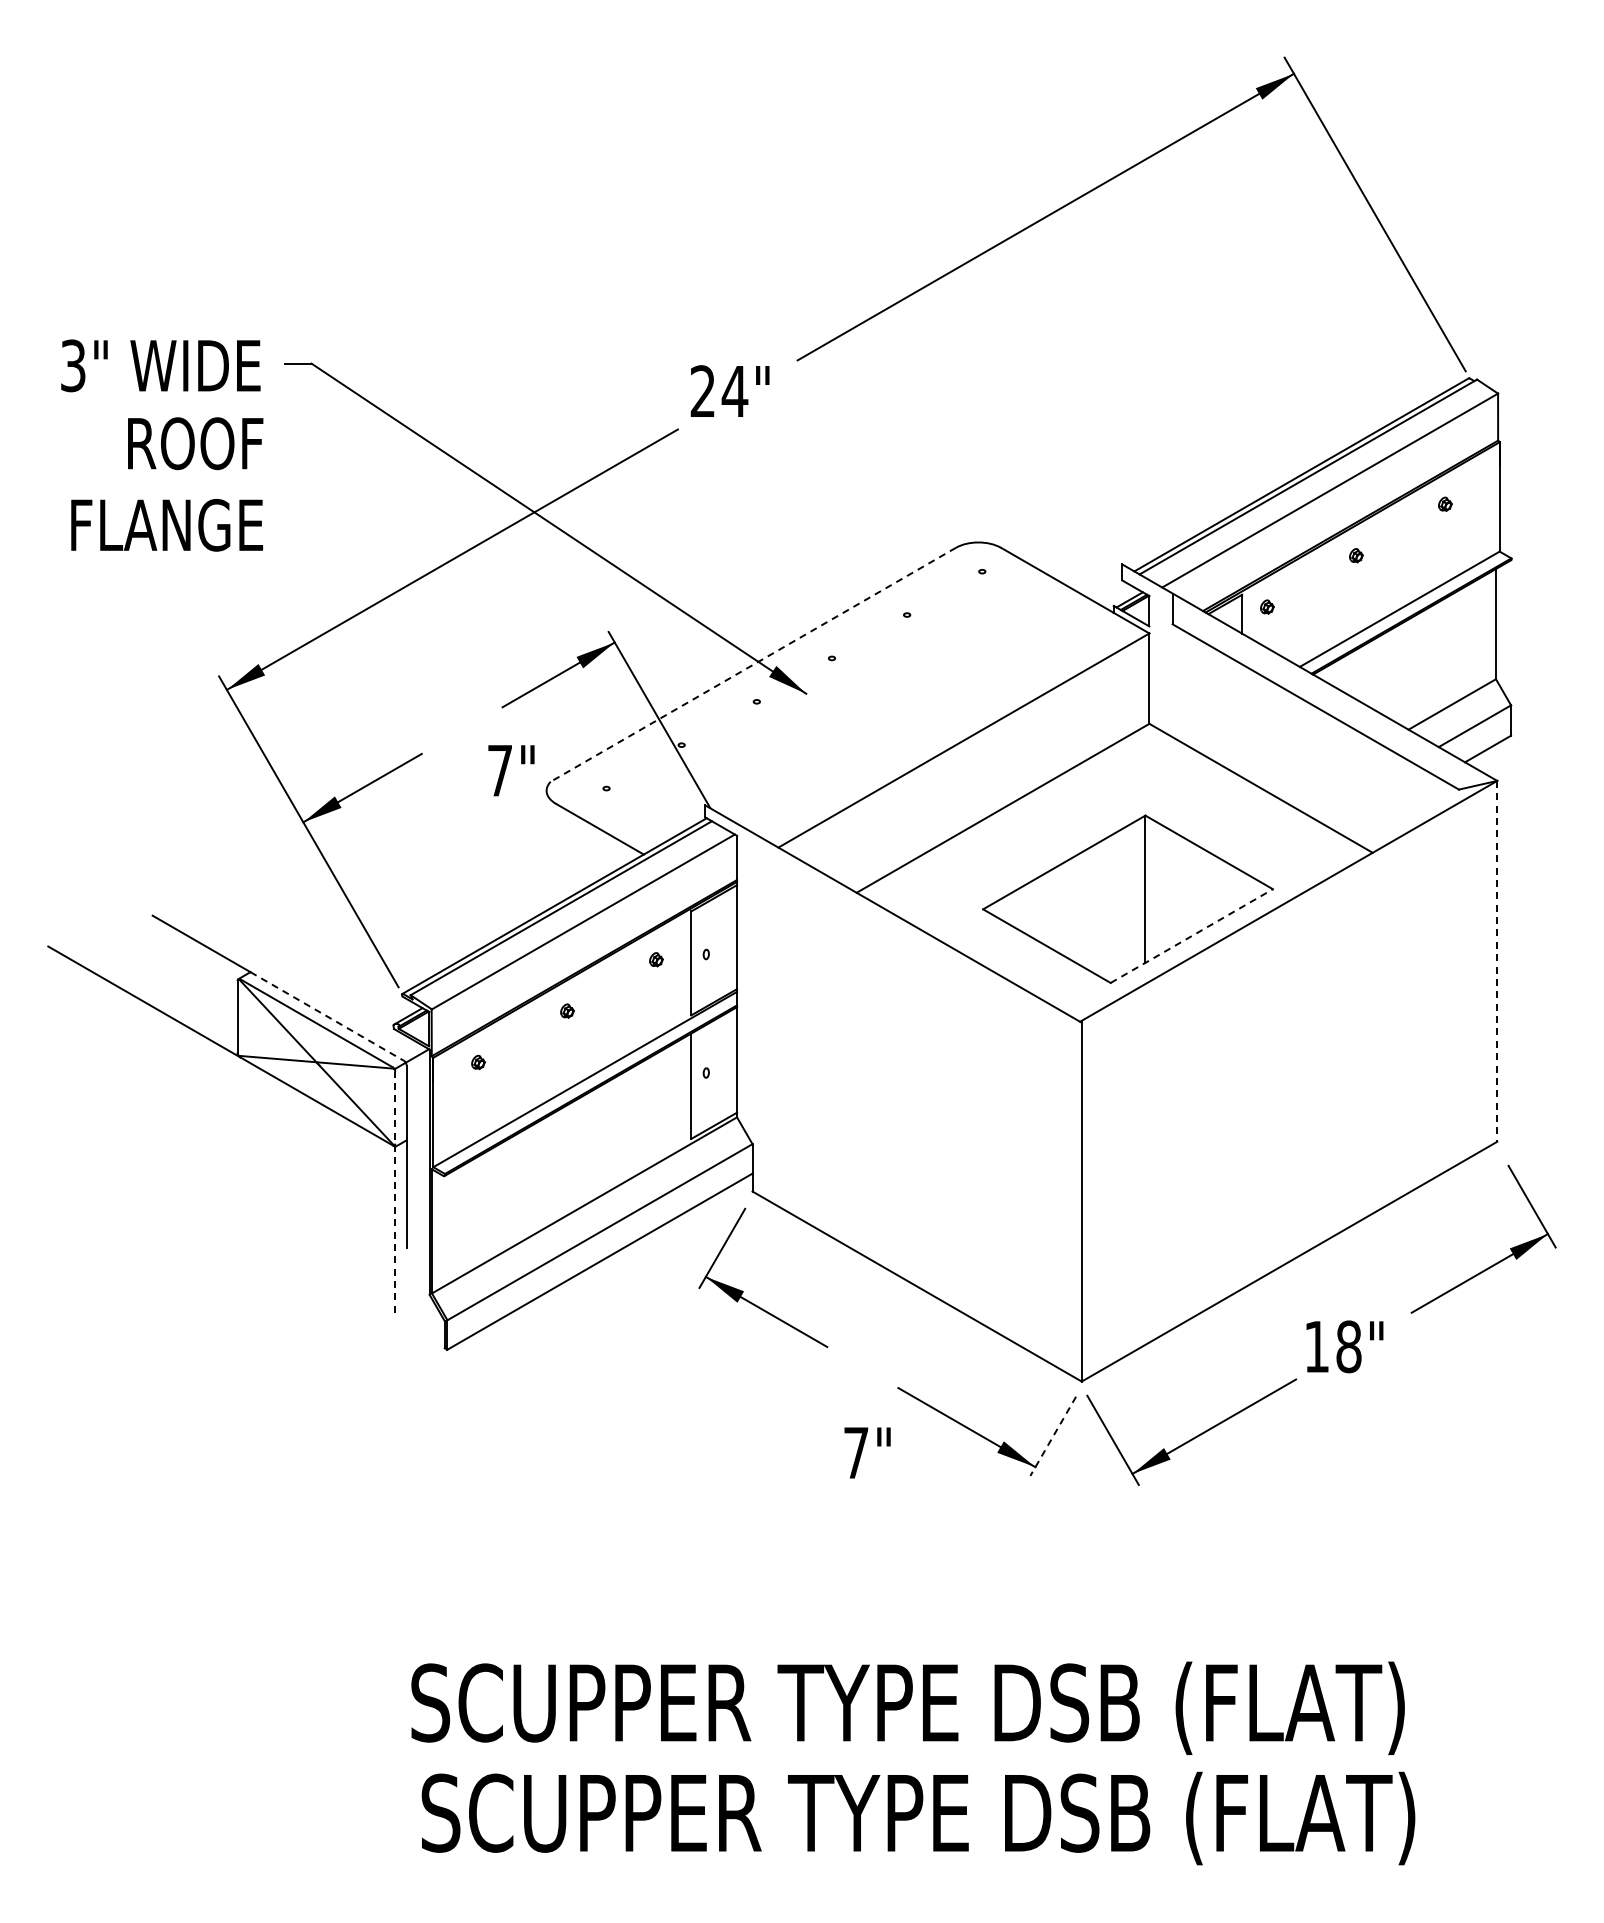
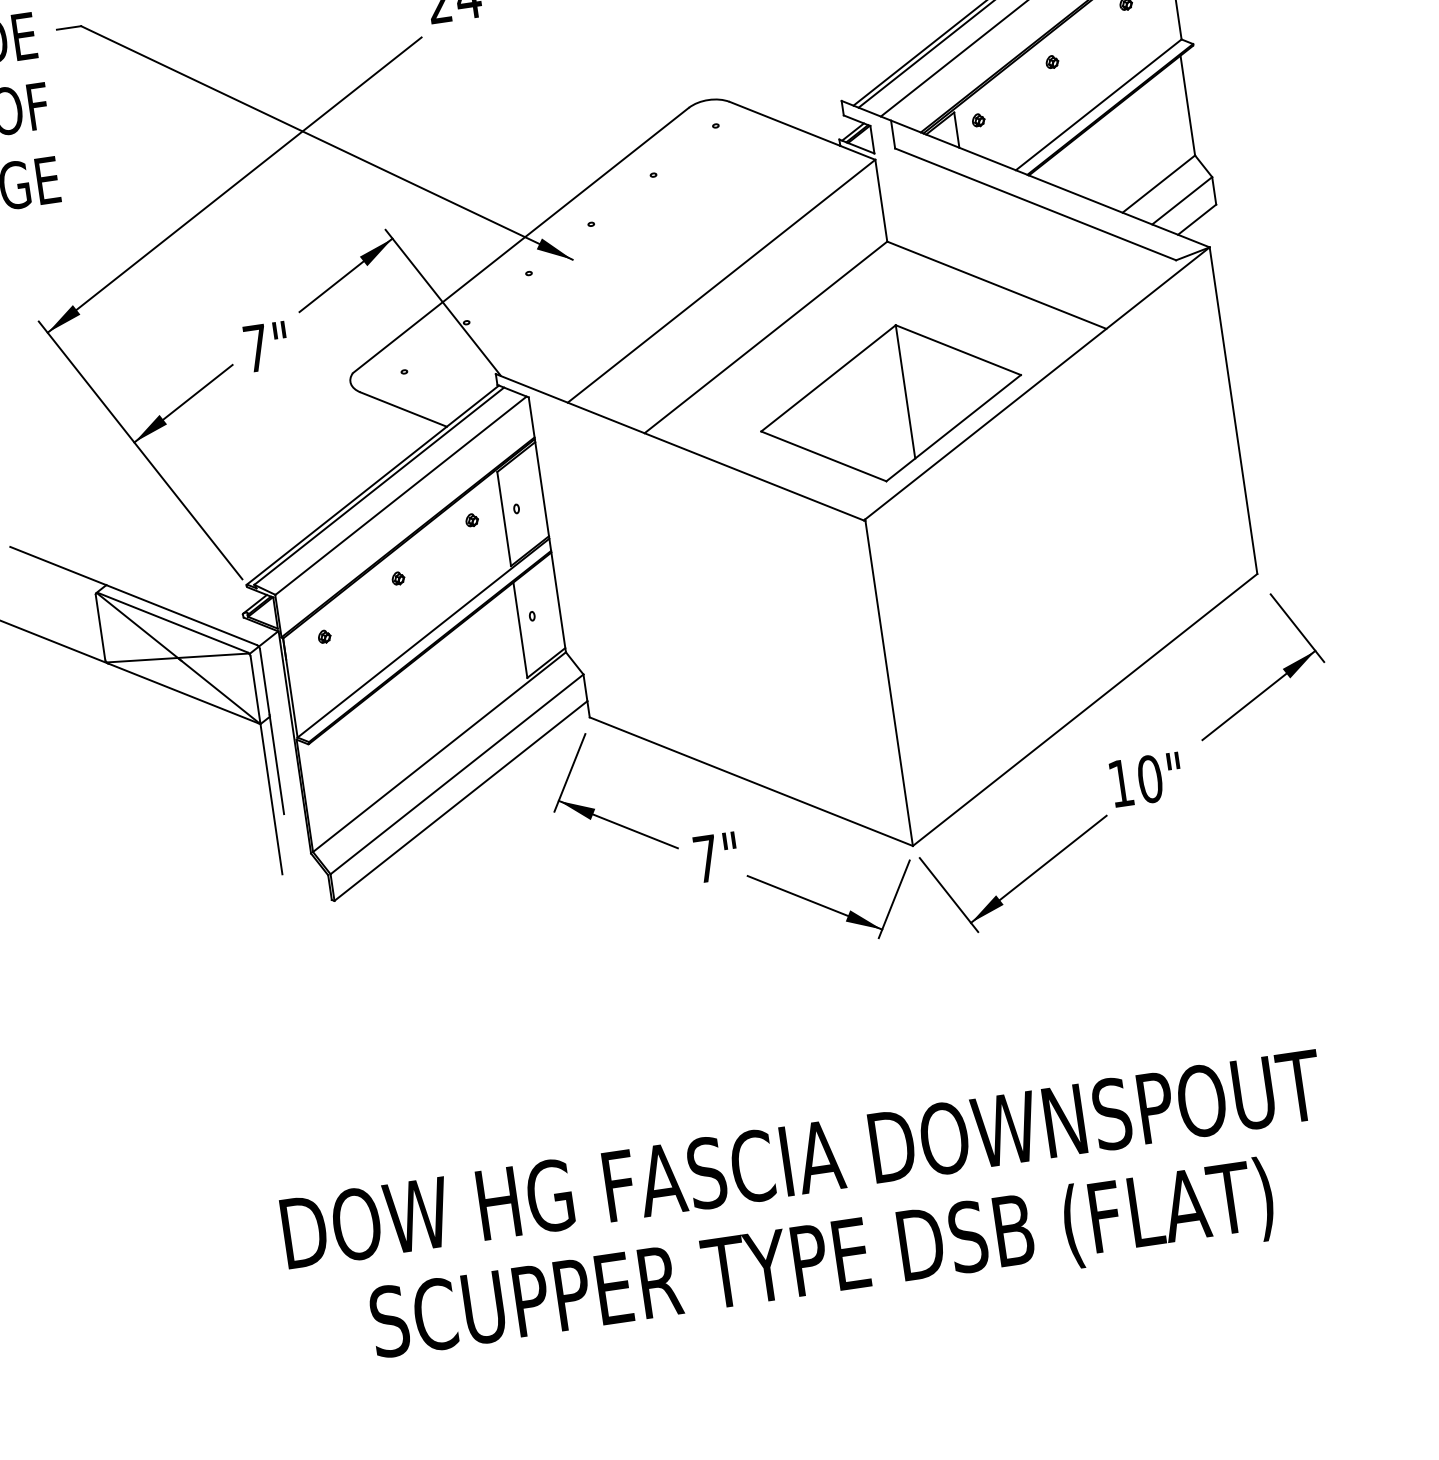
line: (753, 664) -> (521, 240), dashed -> solid
text: (511, 770) -> (266, 346), moved
line: (1191, 936) -> (953, 428), dashed -> solid
line: (1497, 961) -> (1233, 410), dashed -> solid
line: (327, 1016) -> (181, 615), dashed -> solid
line: (395, 1191) -> (266, 764), dashed -> solid
text: (1348, 1346) -> (1149, 778), 18" -> 10"
line: (1053, 1436) -> (894, 899), dashed -> solid
text: (867, 1452) -> (716, 856), moved
text: (912, 1707) -> (802, 1163), SCUPPER TYPE DSB (FLAT) -> DOW HG FASCIA DOWNSPOUT

